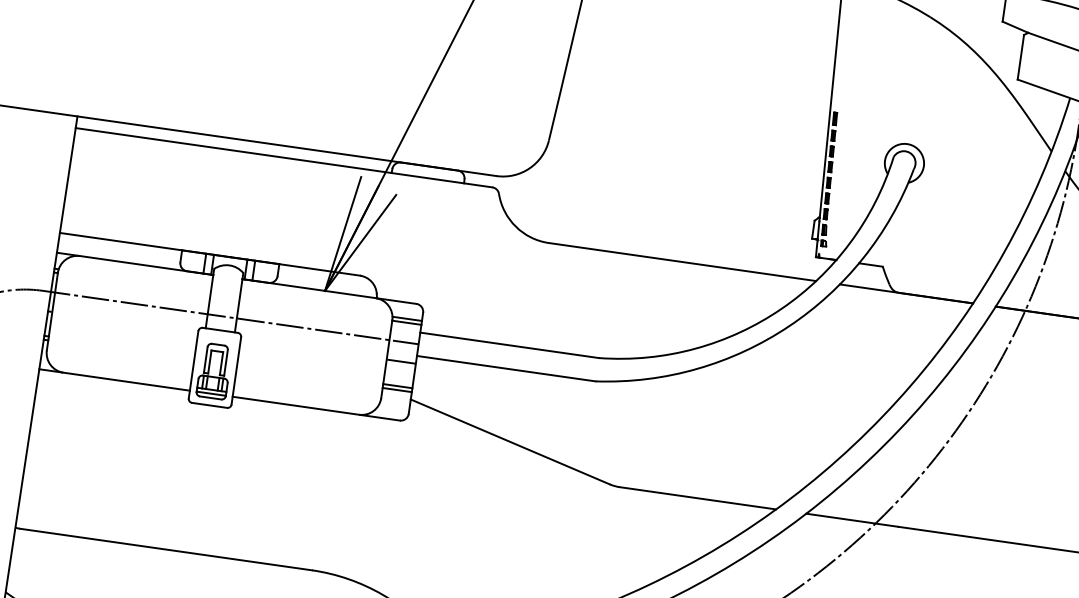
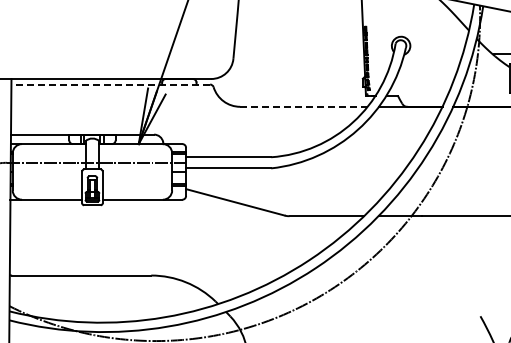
line: (283, 157) -> (110, 84), solid -> dashed
line: (681, 261) -> (303, 106), solid -> dashed

